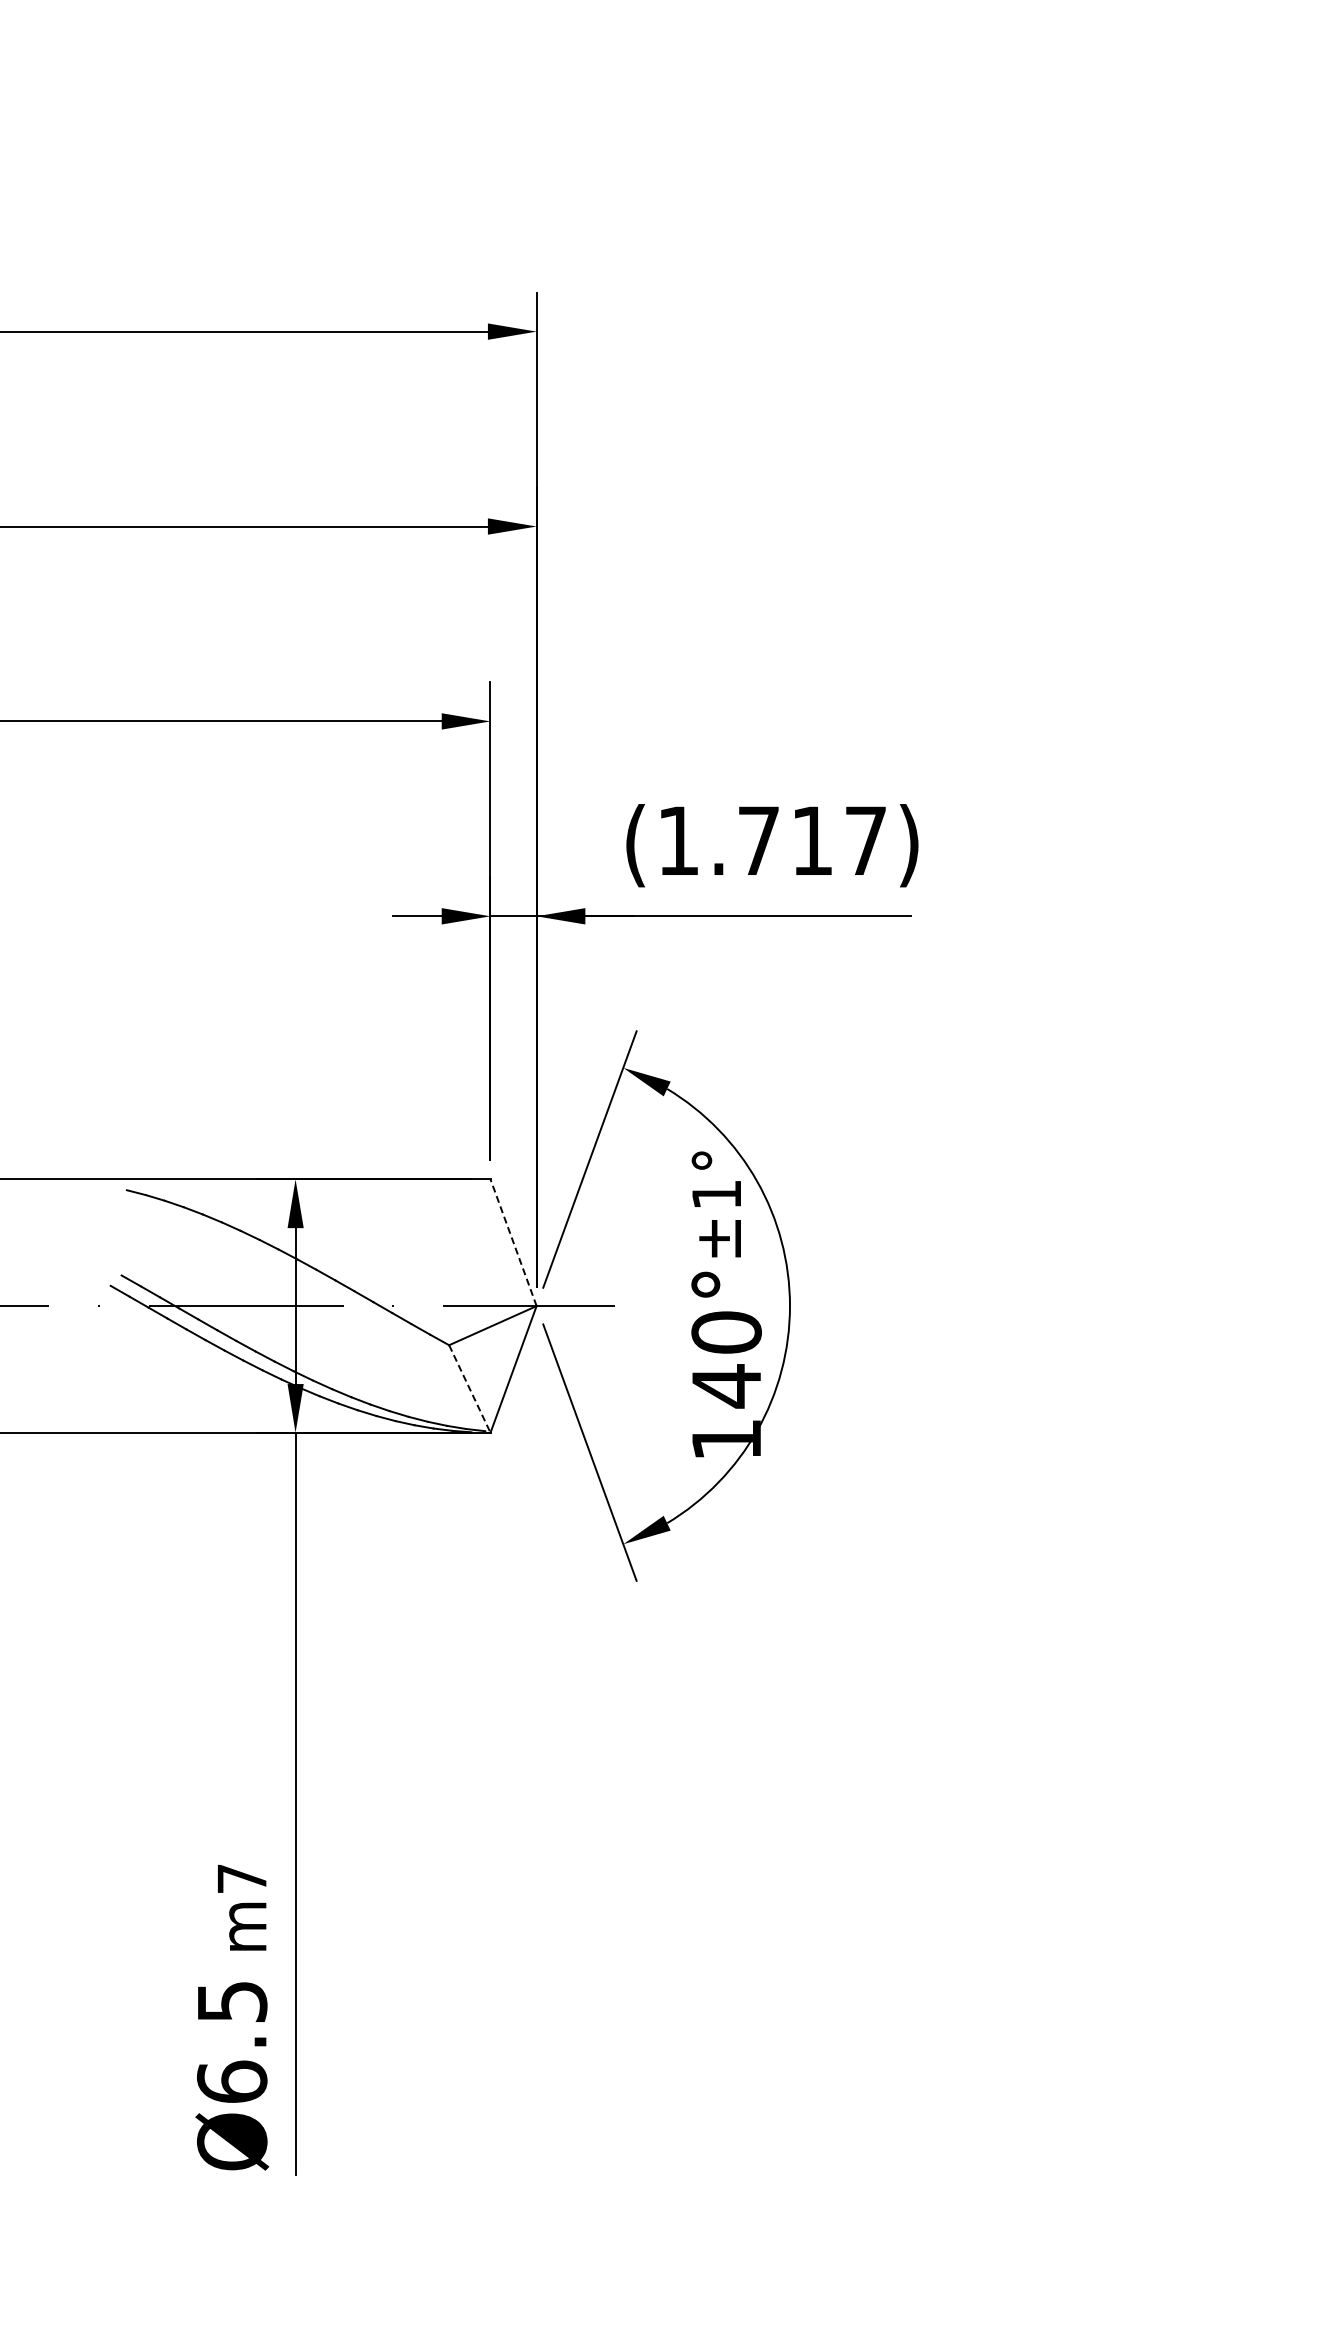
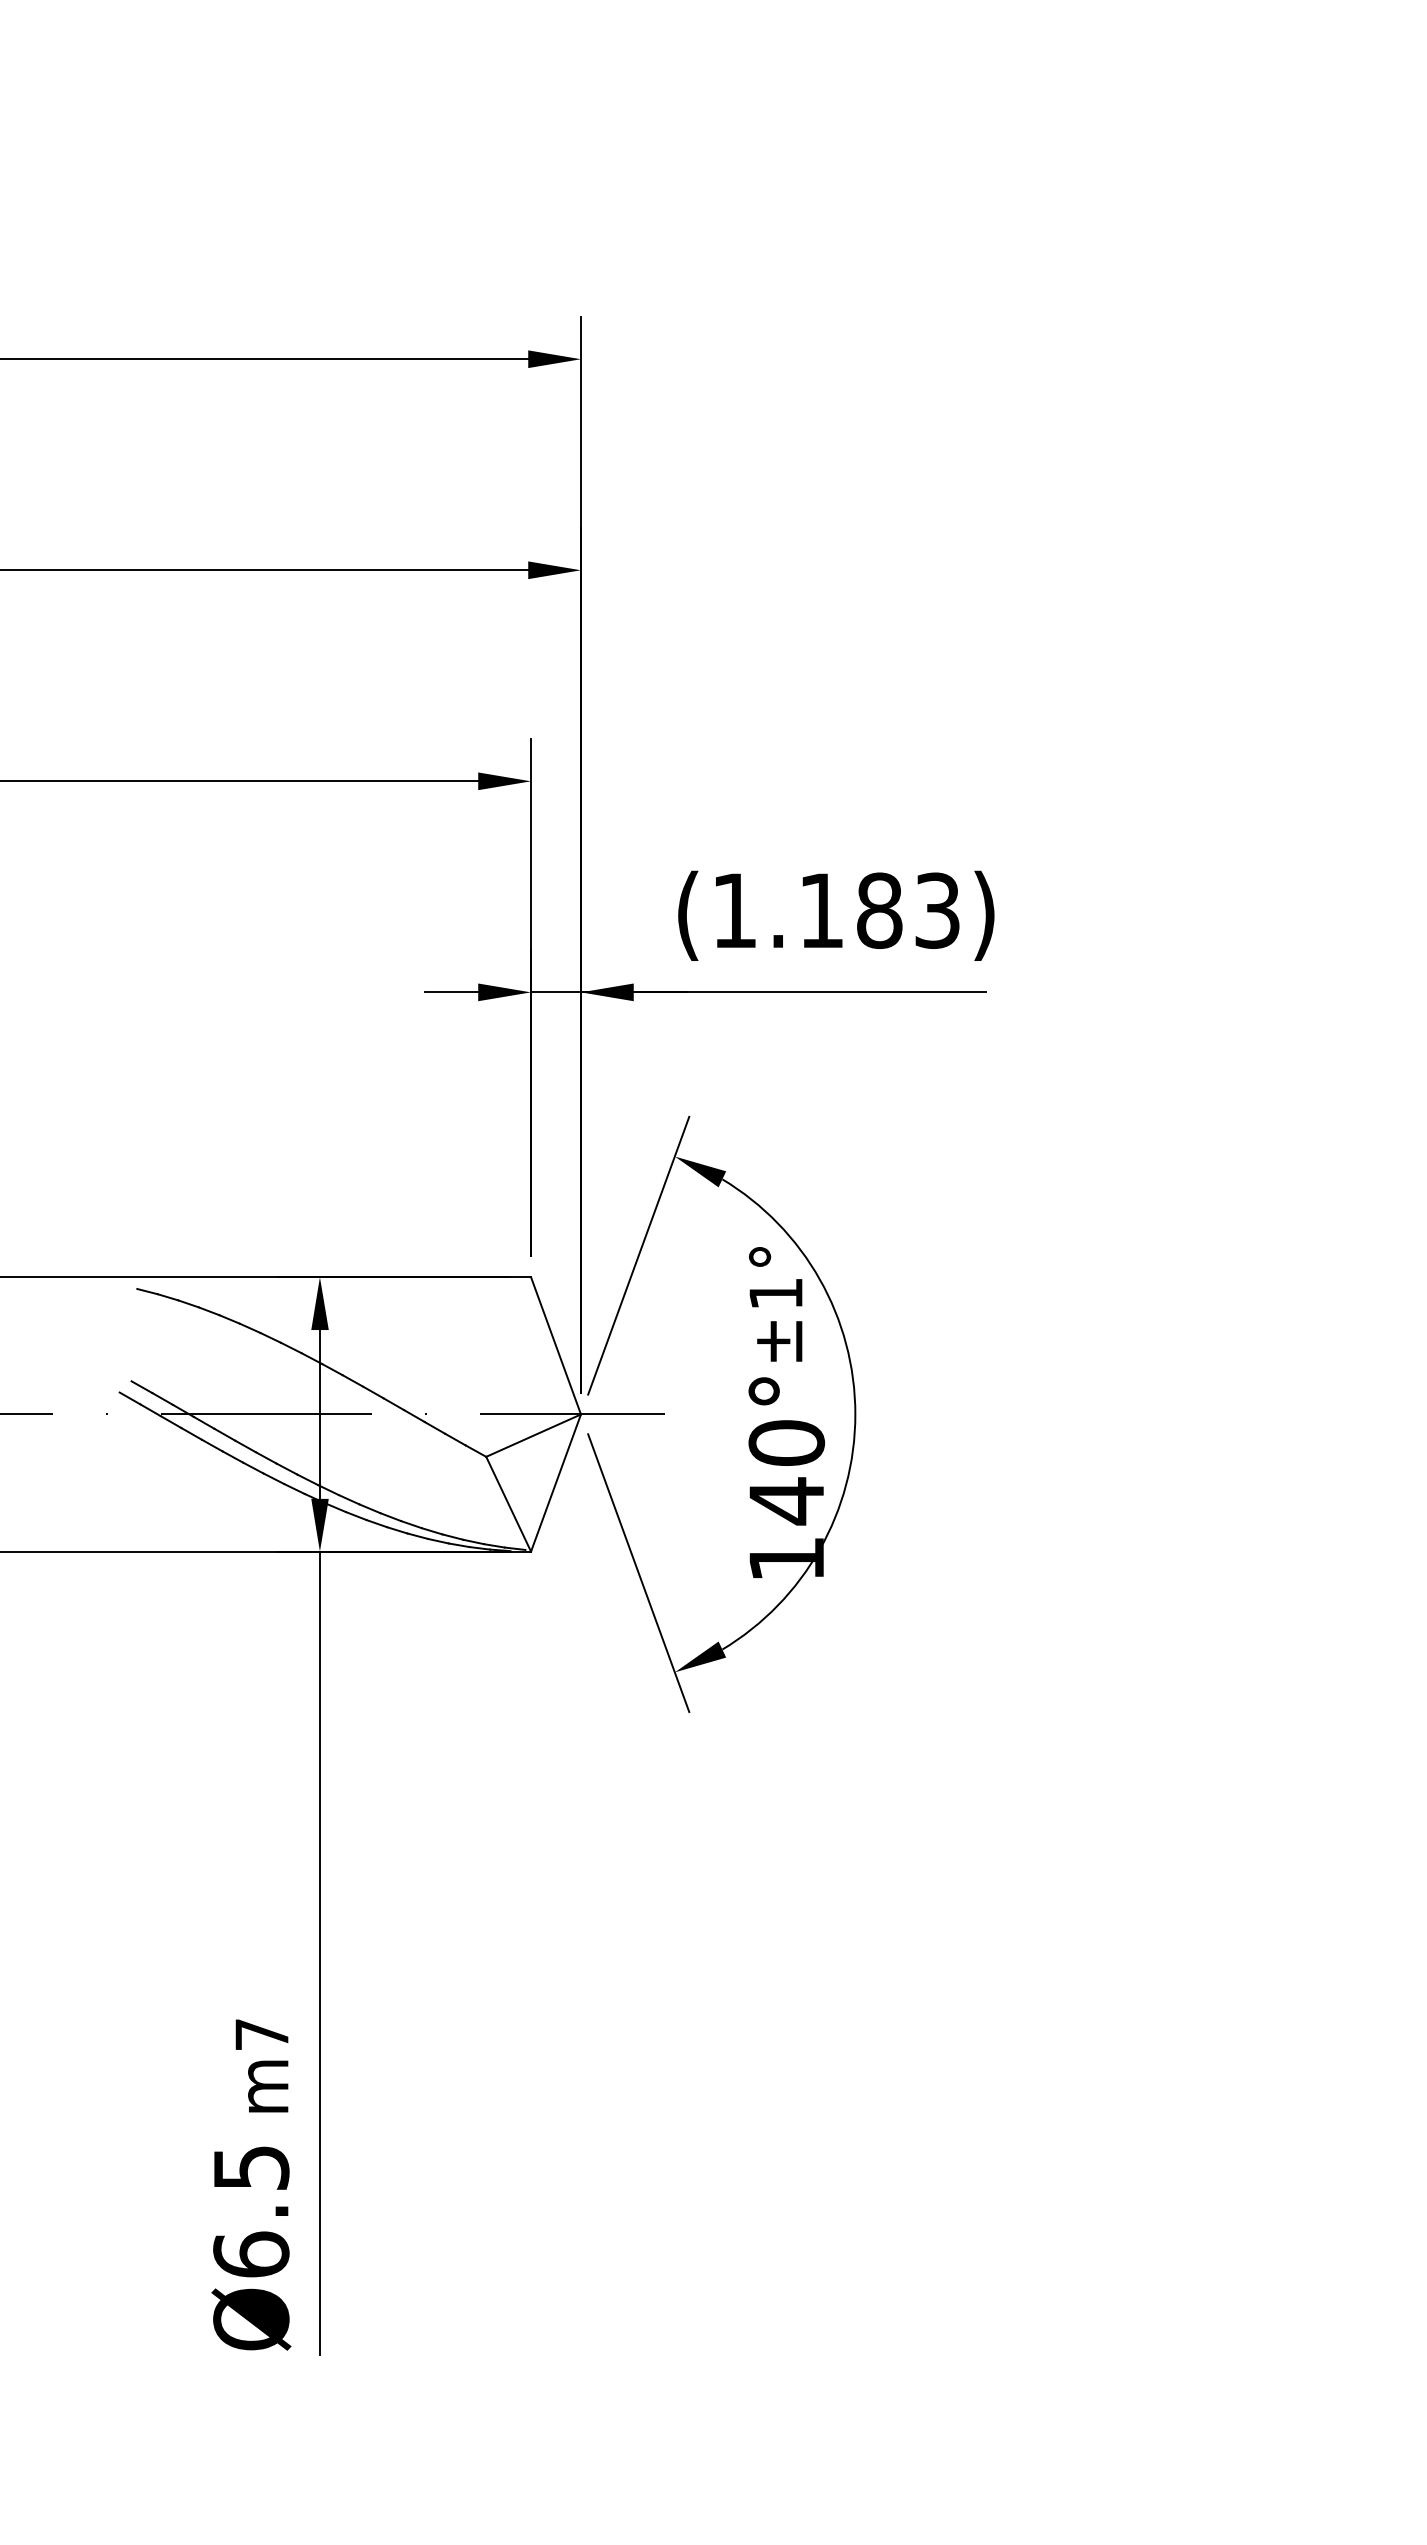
text: (812, 840) -> (879, 910), (1.717) -> (1.183)
line: (513, 1242) -> (555, 1345), dashed -> solid
line: (470, 1389) -> (509, 1504), dashed -> solid

